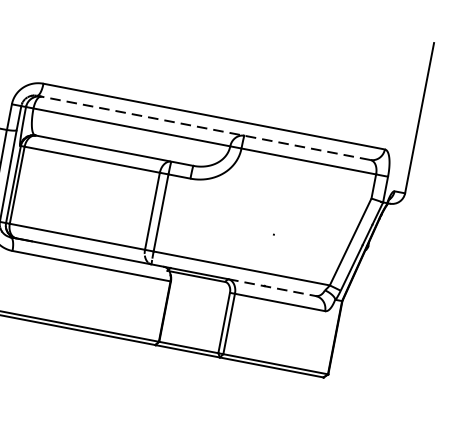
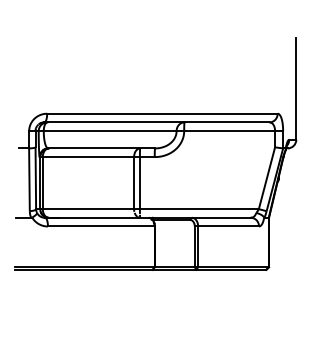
line: (202, 127) -> (156, 122), dashed -> solid
line: (272, 287) -> (221, 217), dashed -> solid

